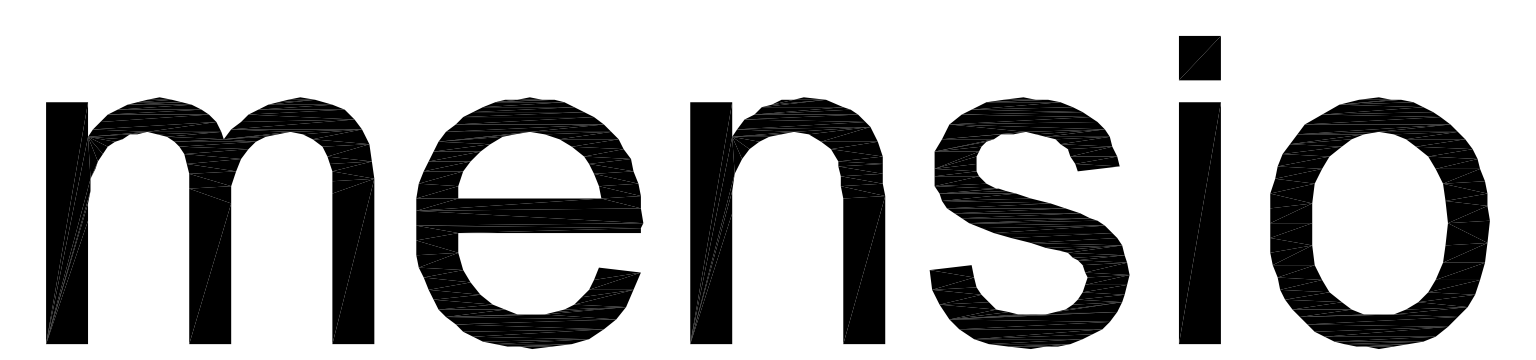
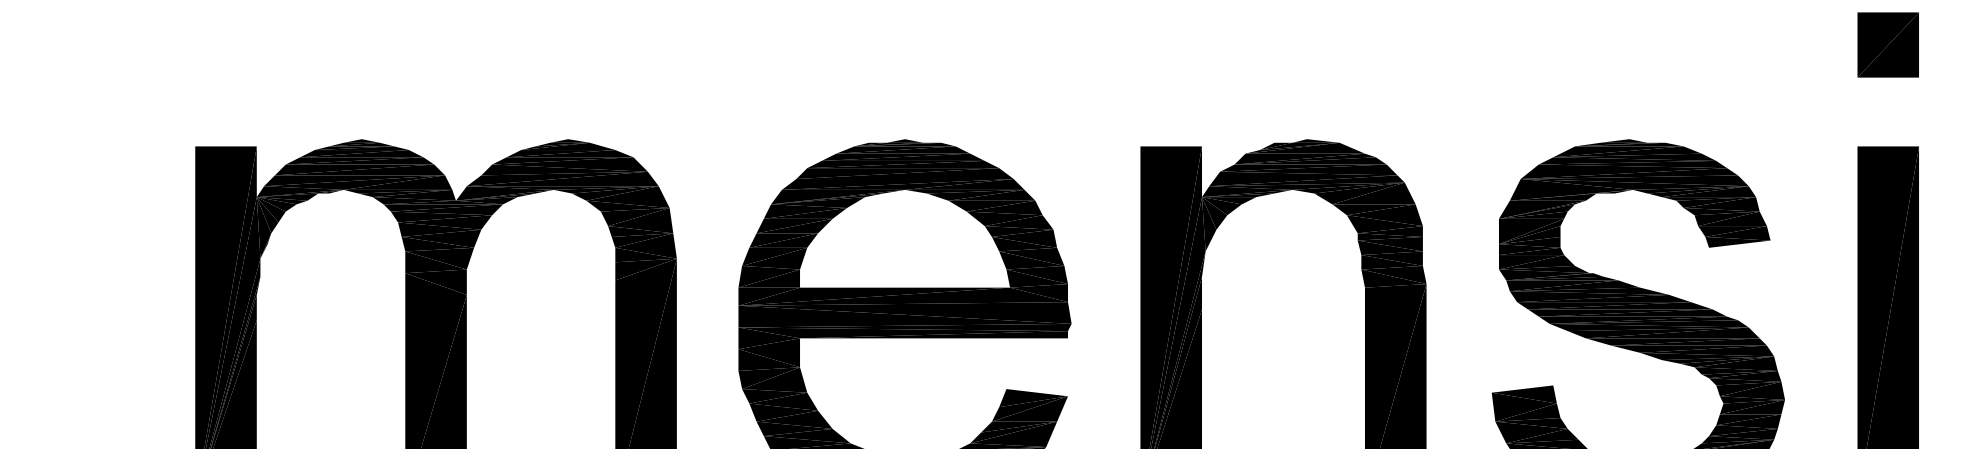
part: (1199, 58) -> (1887, 45), moved

